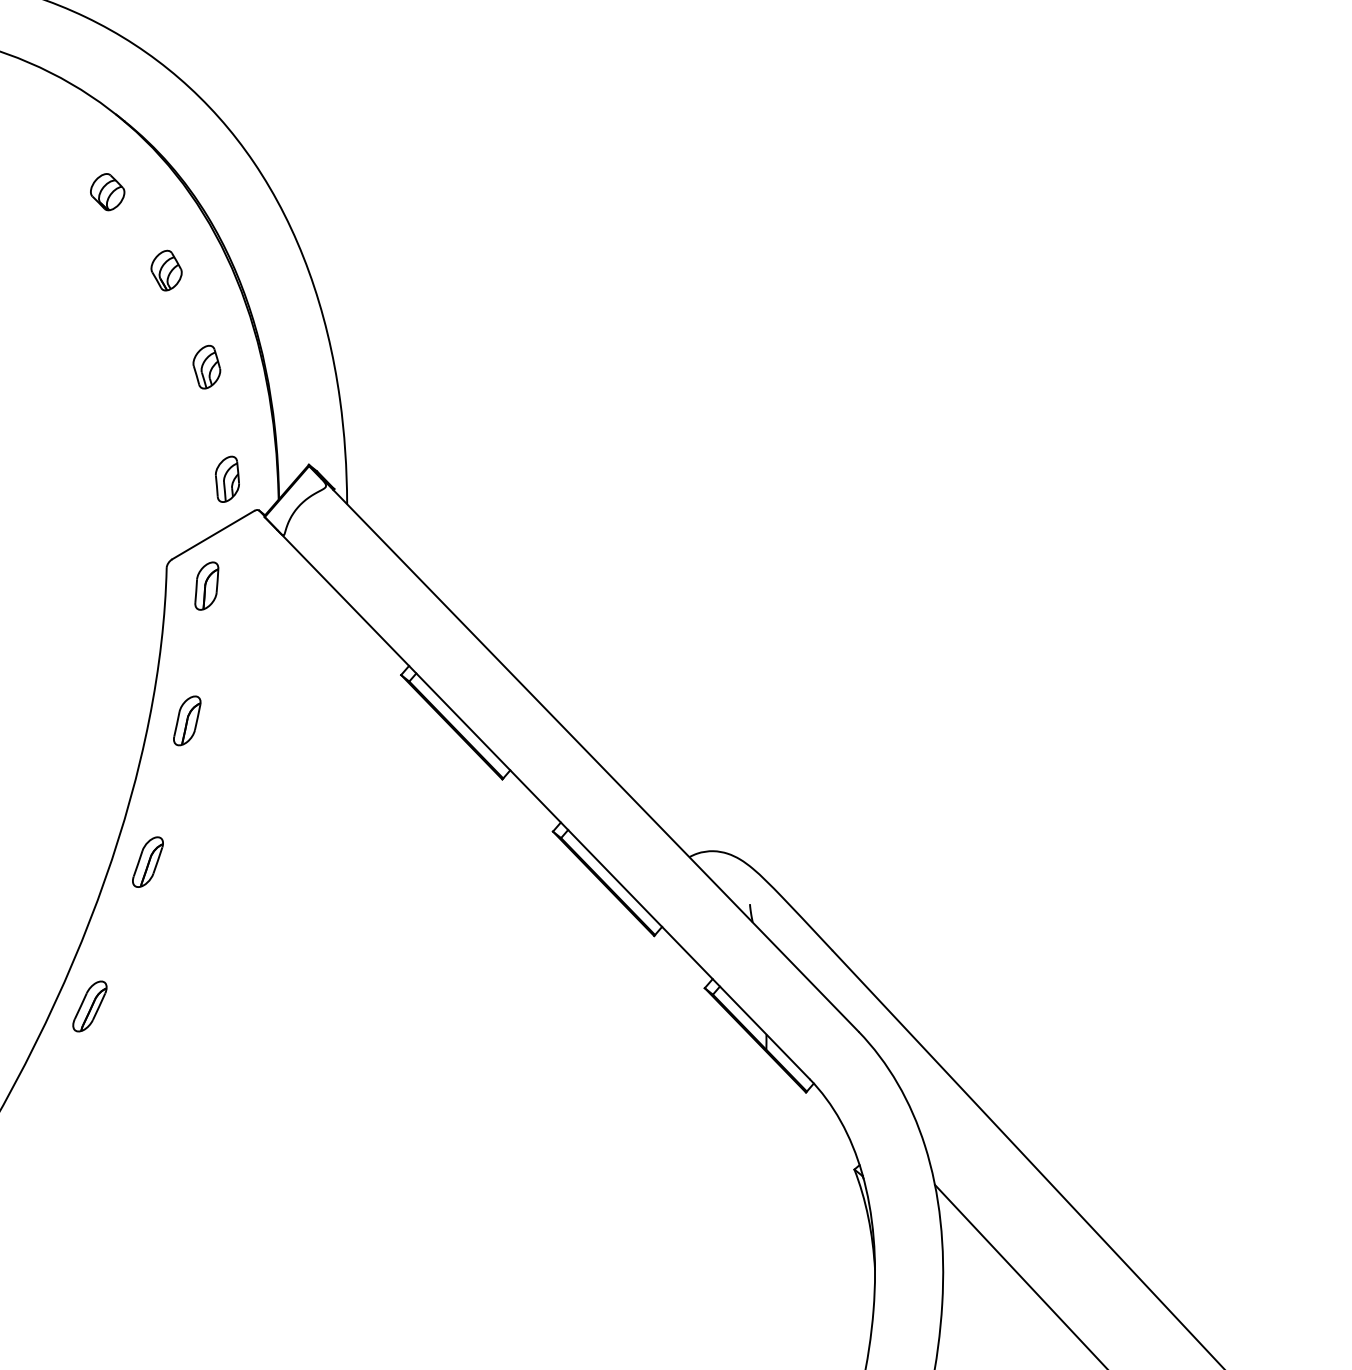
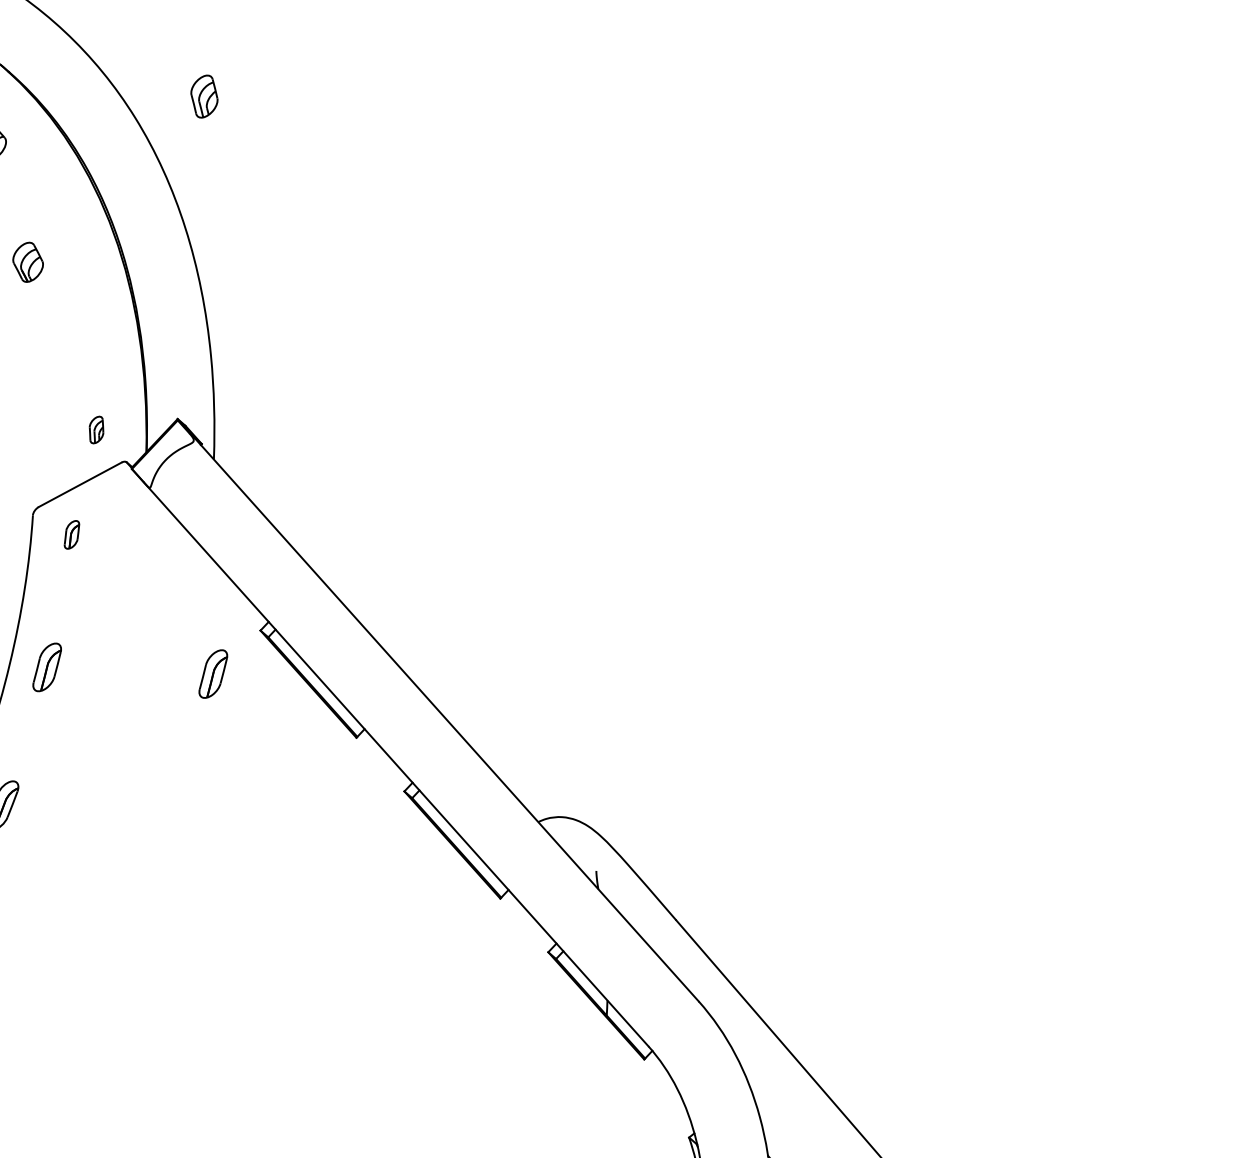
part: (166, 270) -> (28, 262), moved
part: (206, 366) -> (204, 95), moved
part: (227, 478) -> (96, 429), size x0.6
part: (206, 585) -> (71, 534), size x0.6
part: (355, 720) -> (213, 673), added

